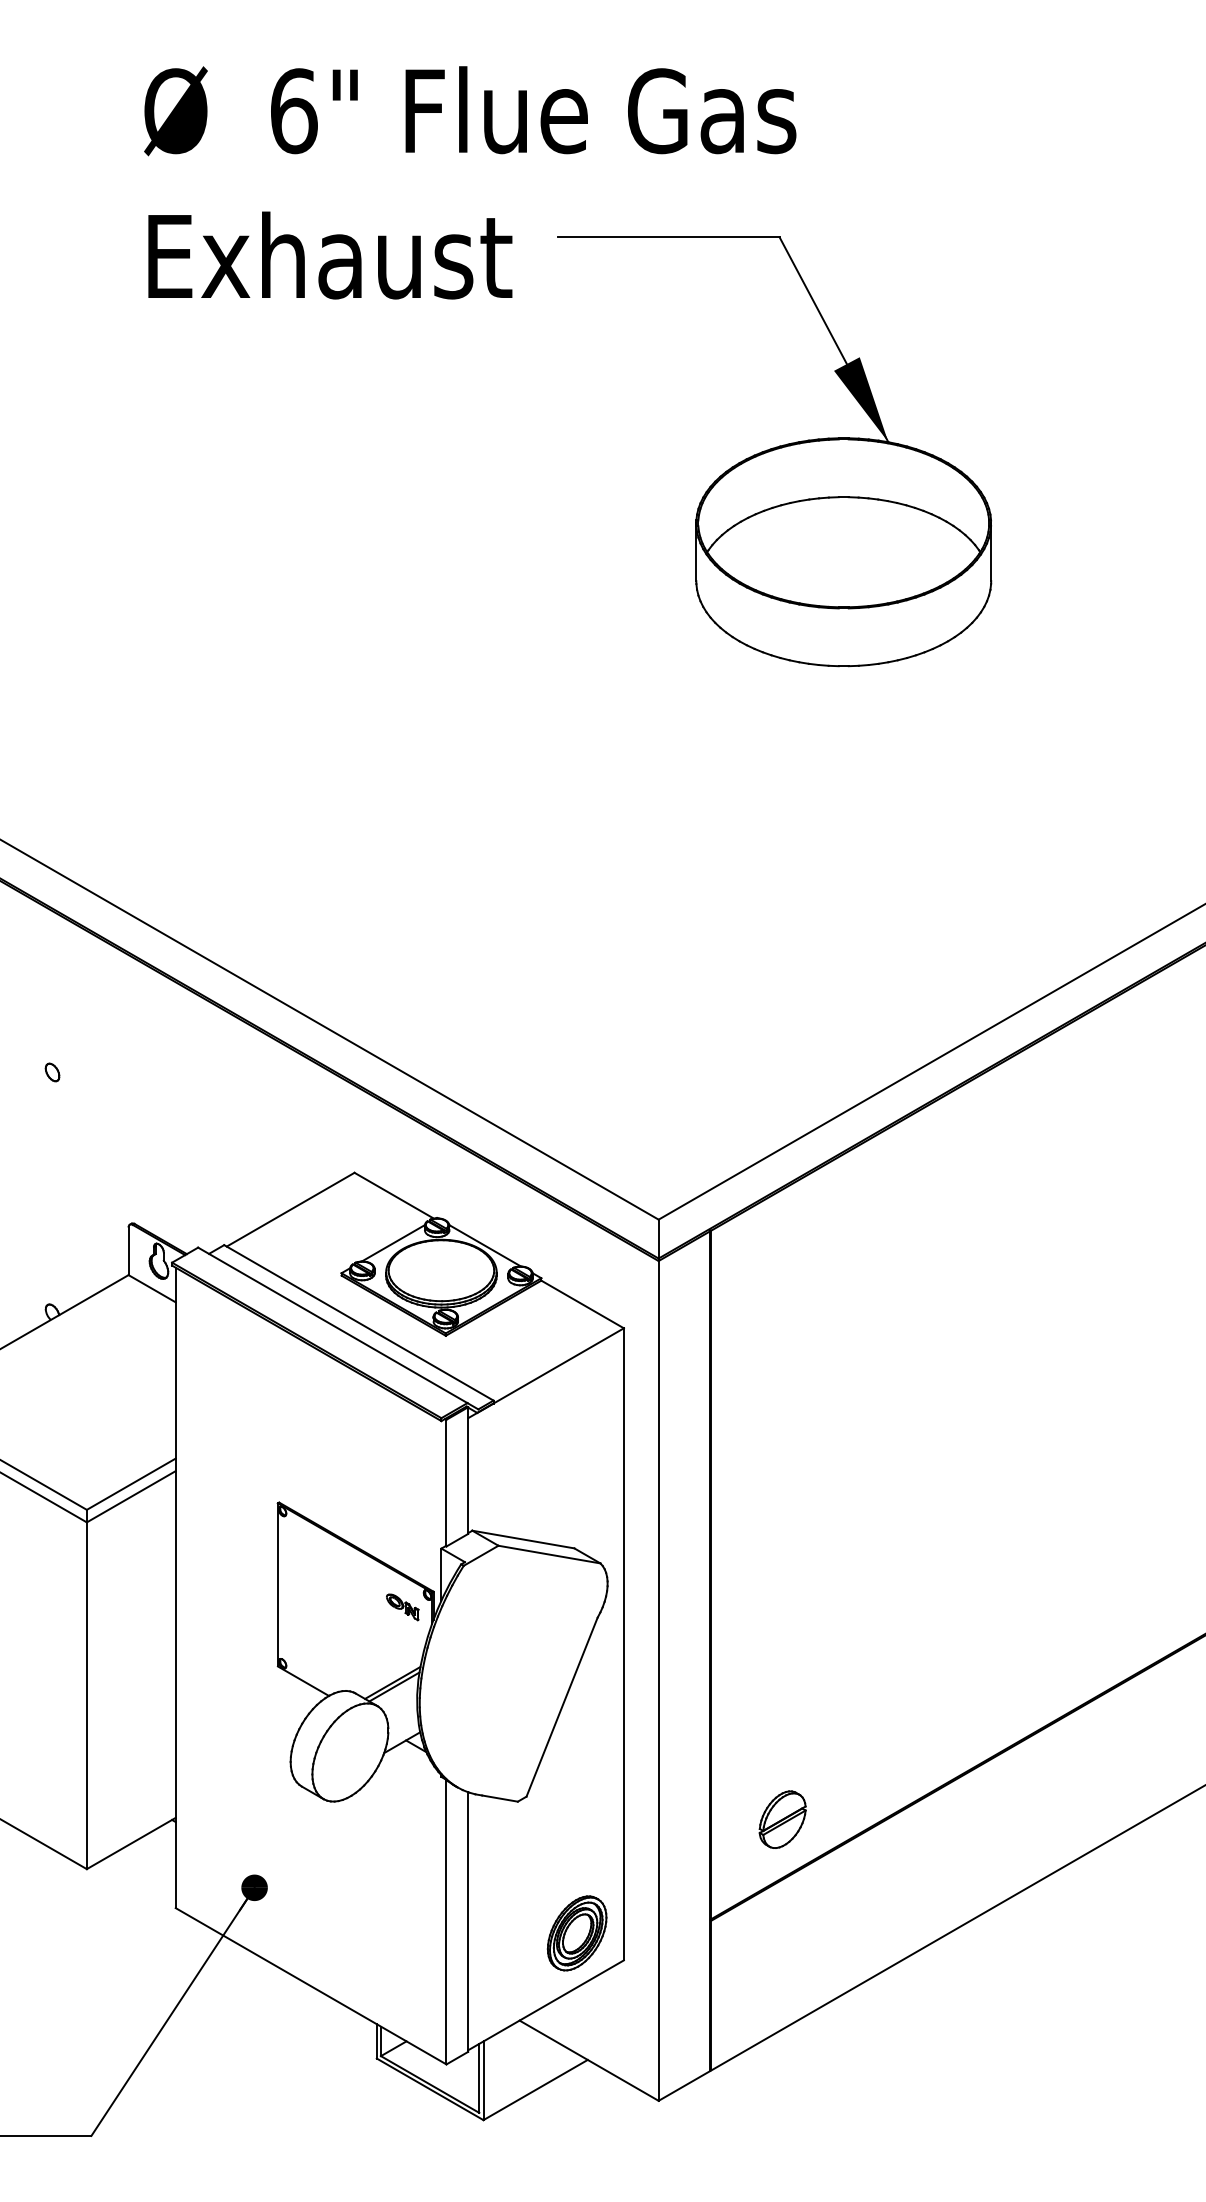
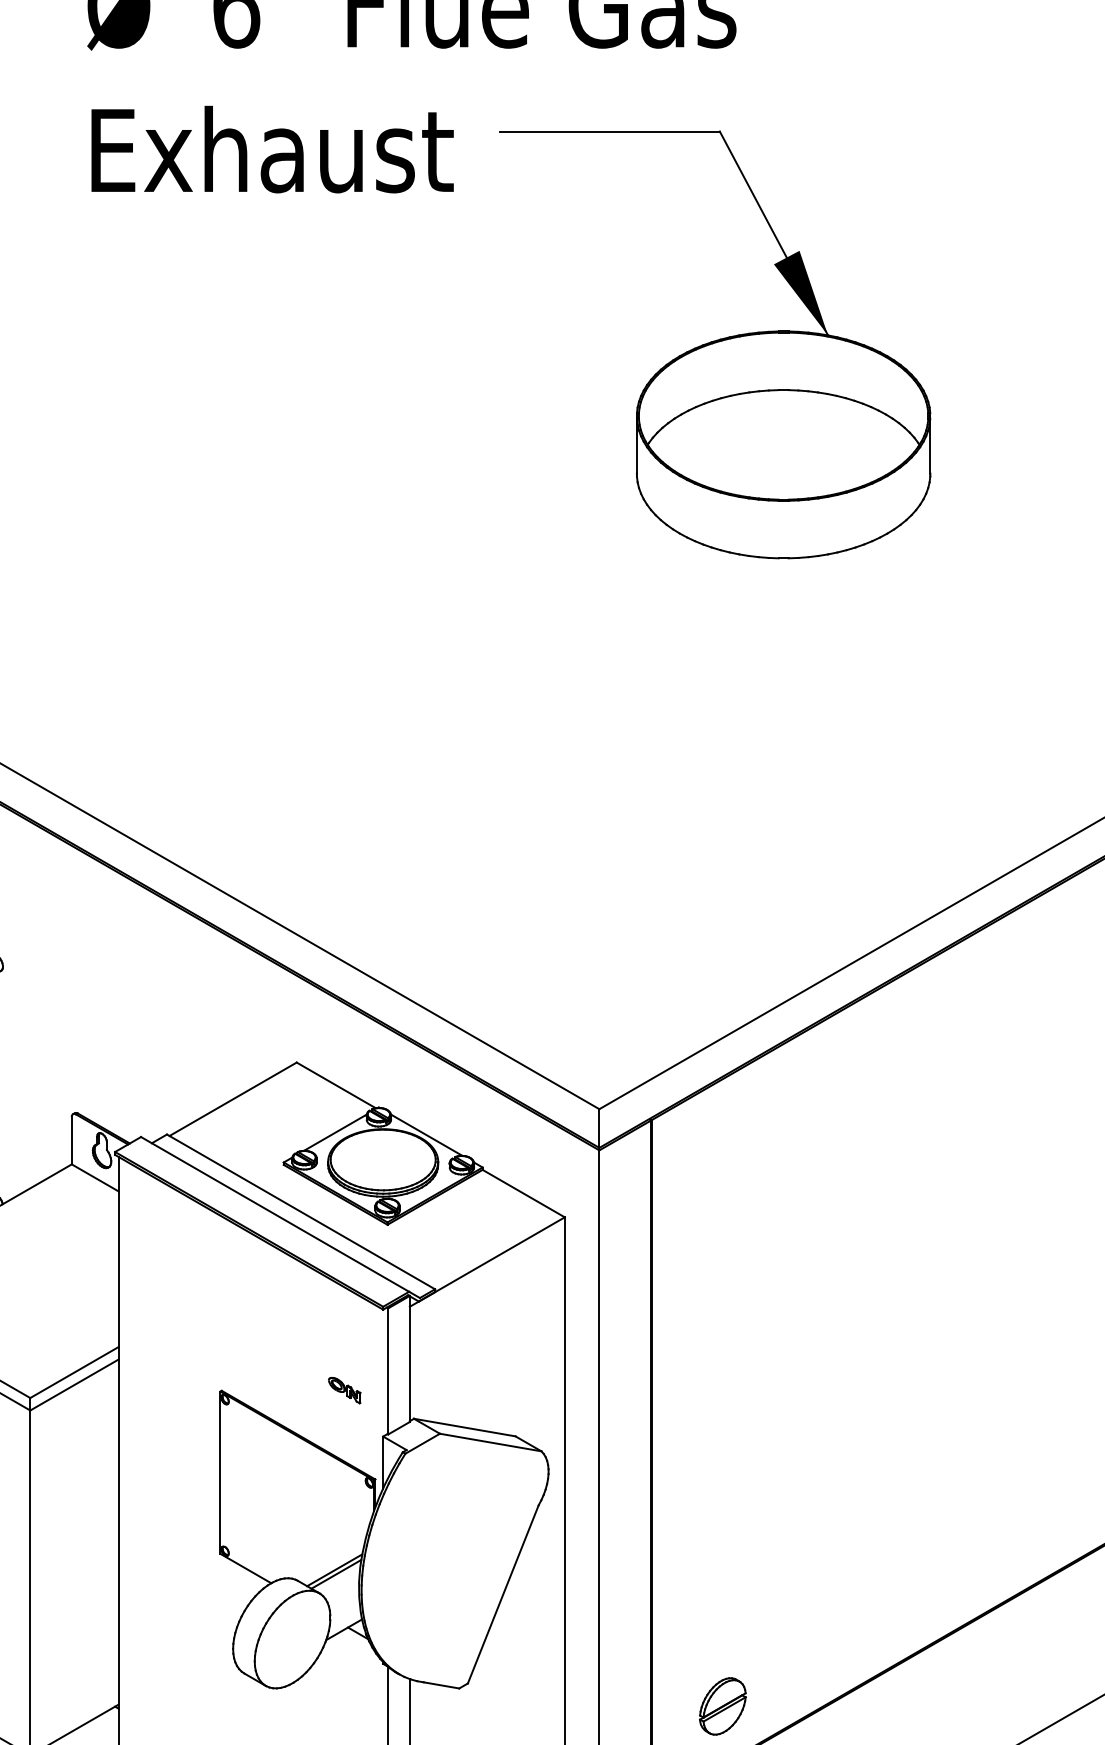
part: (402, 1607) -> (344, 1390), moved

